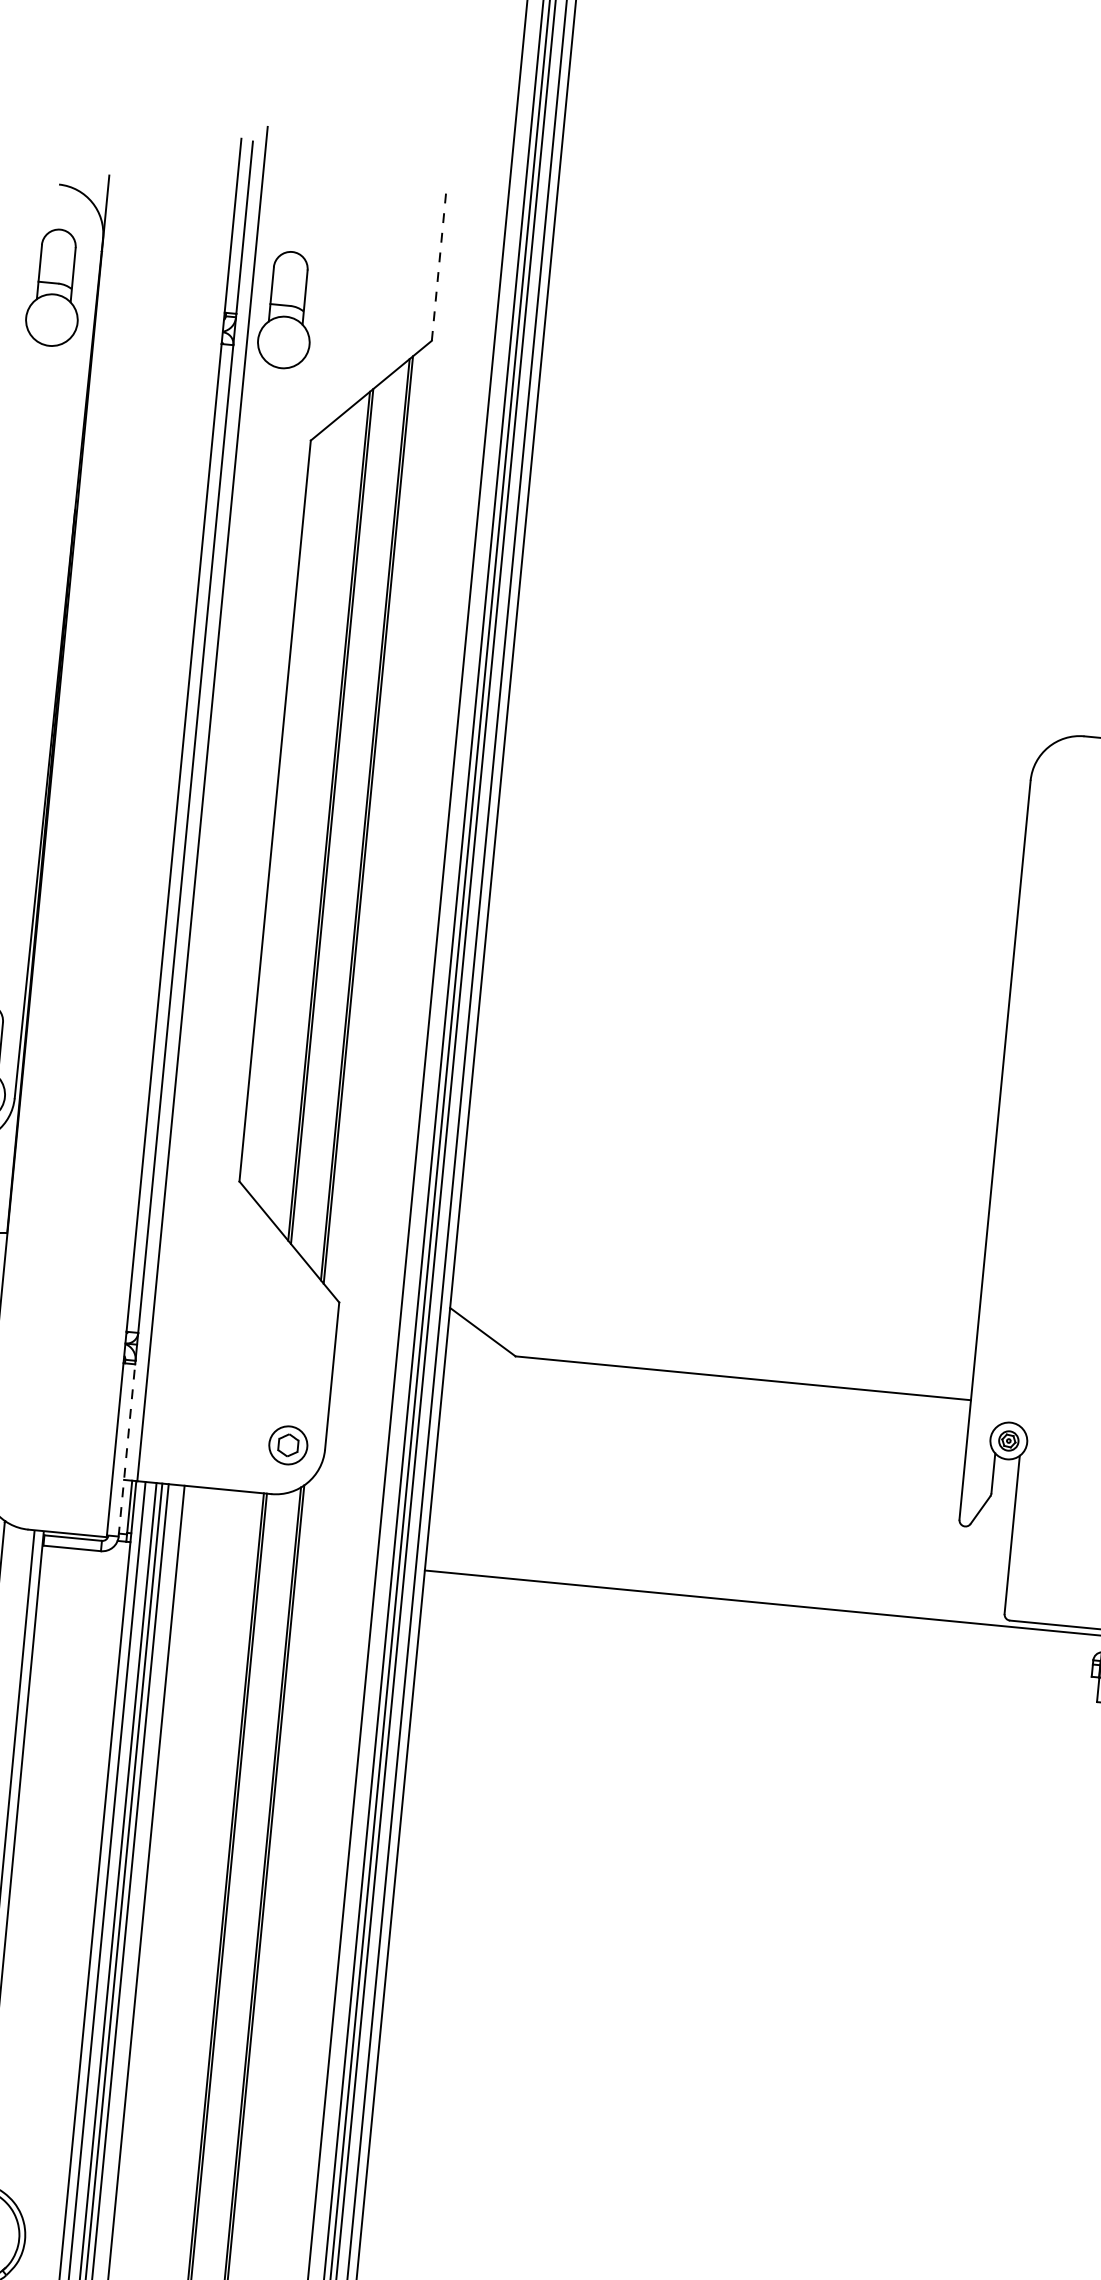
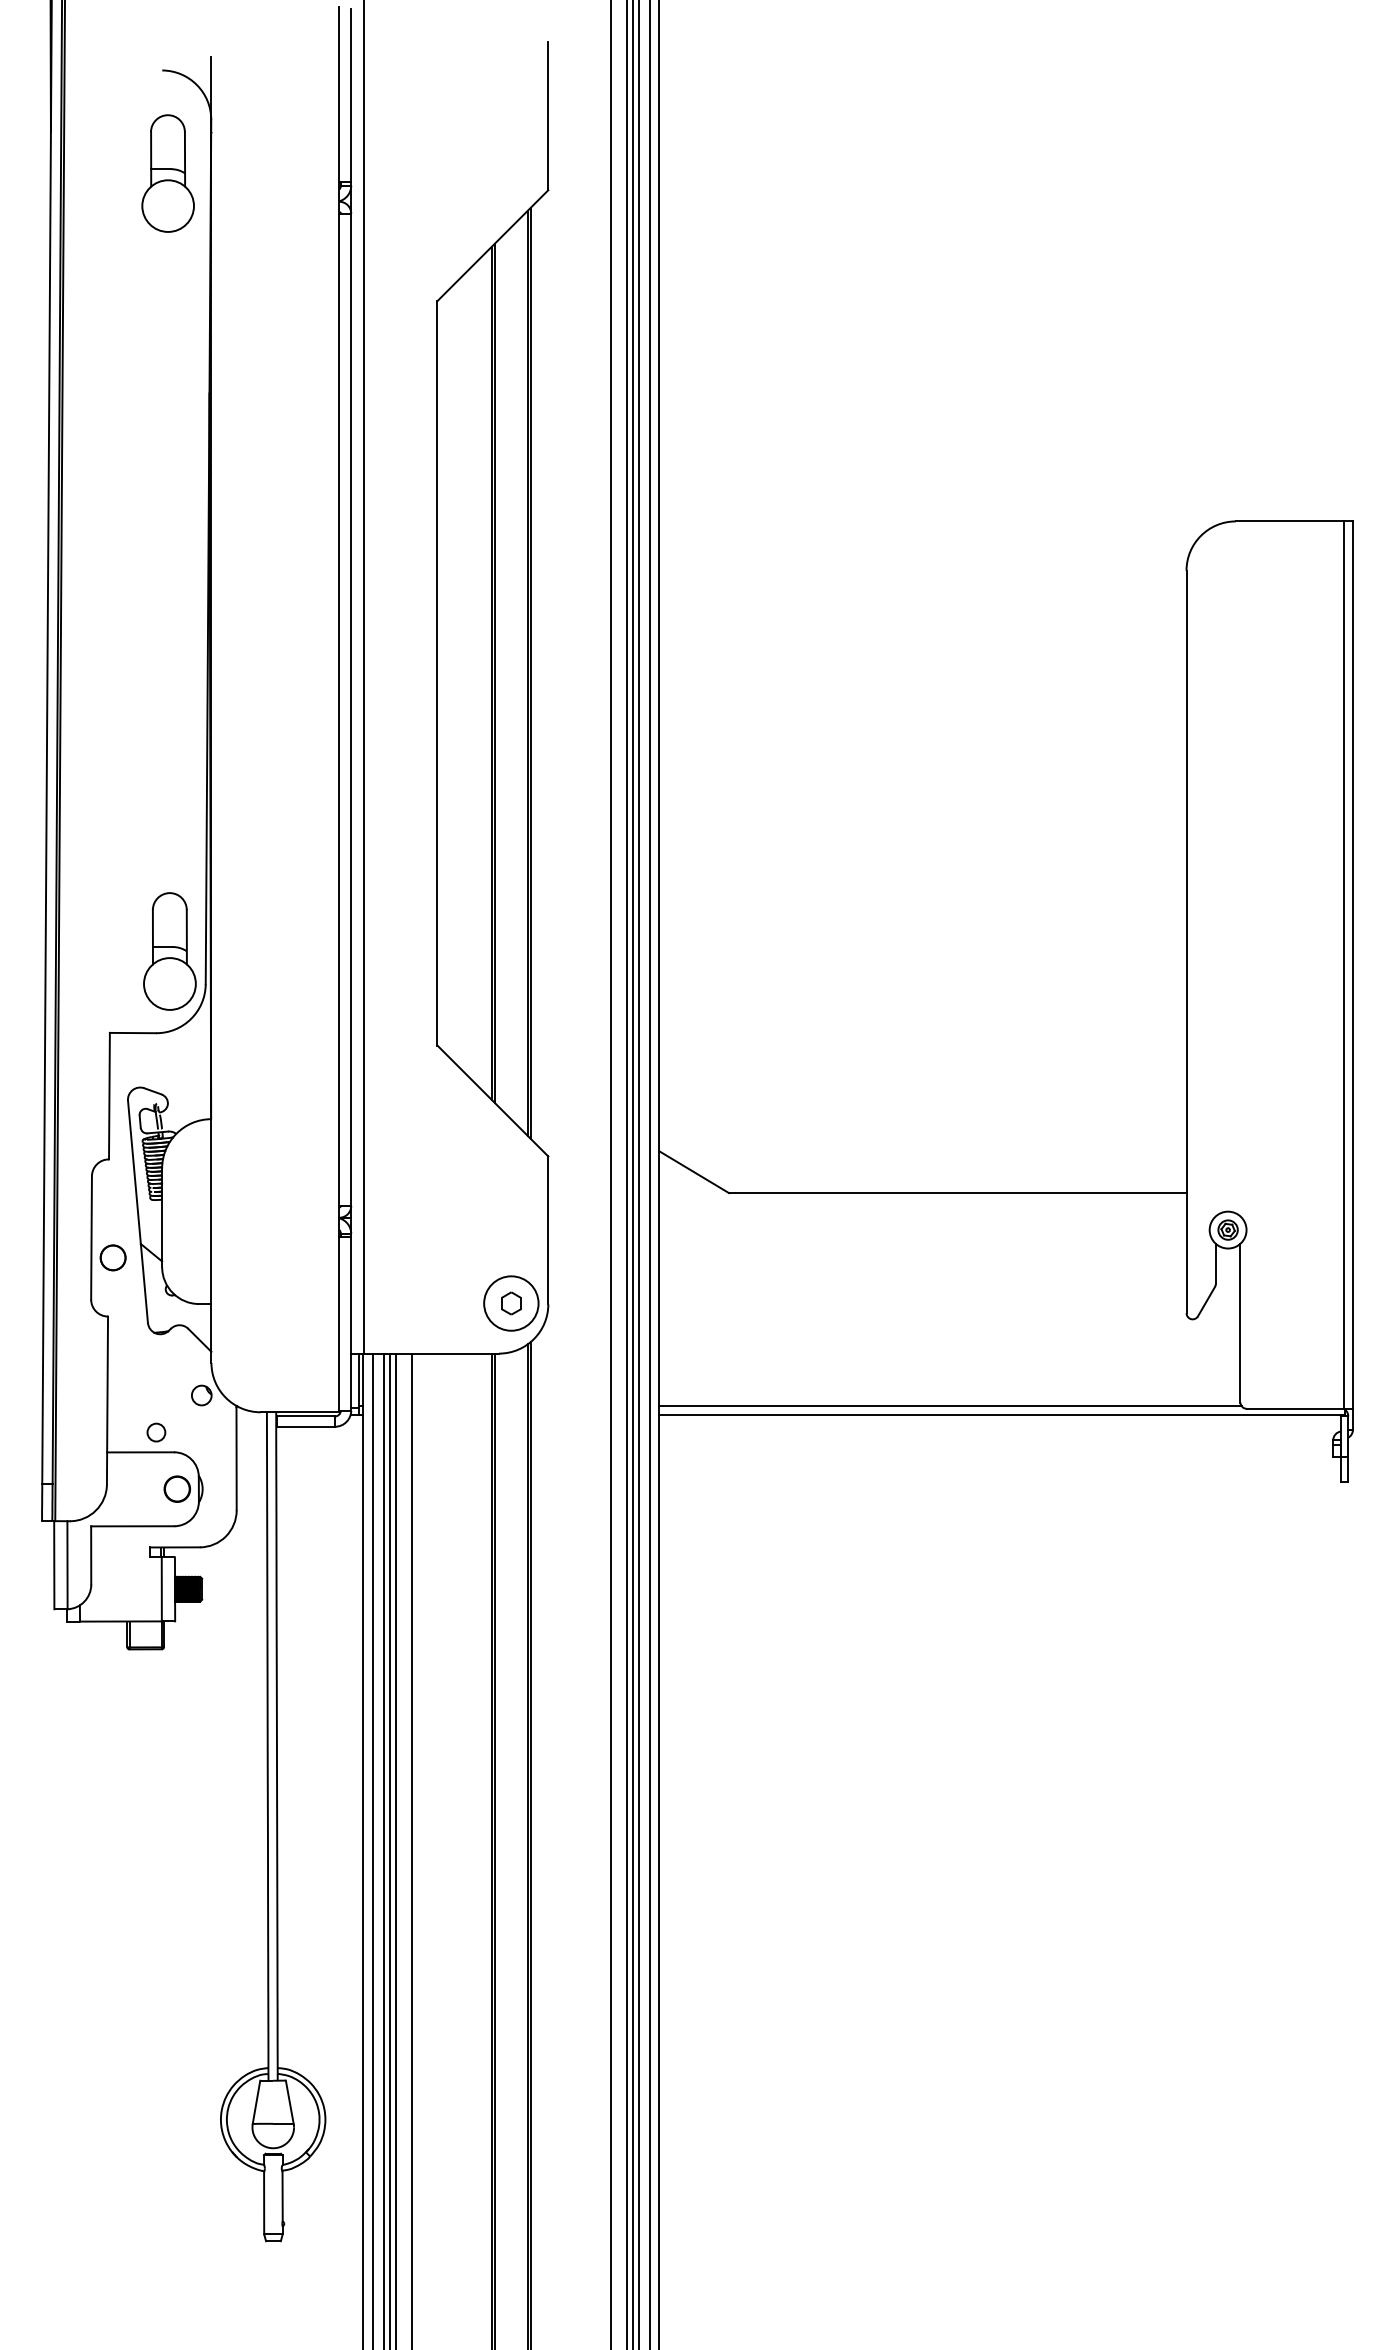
line: (439, 267) -> (548, 116), dashed -> solid
part: (286, 309) -> (400, 173), removed
circle: (288, 1445) -> (511, 1303), size x1.43
line: (127, 1450) -> (351, 1324), dashed -> solid
line: (715, 1589) -> (950, 1406), added

